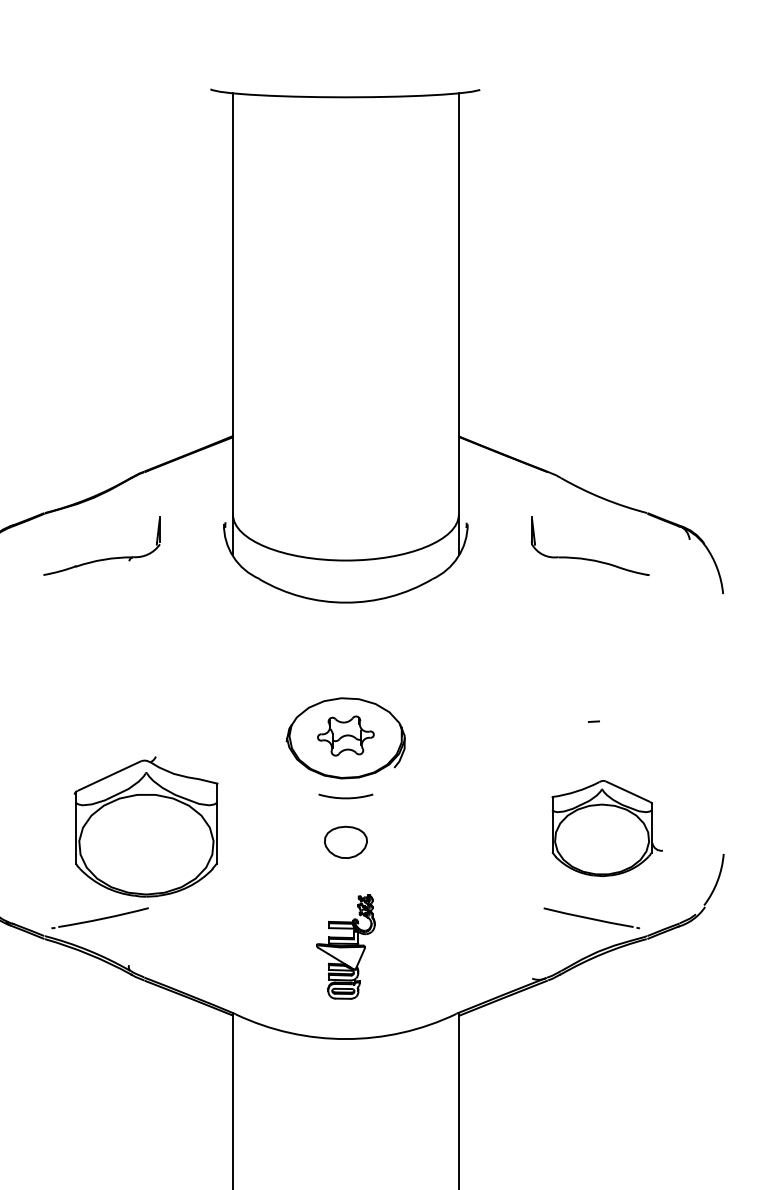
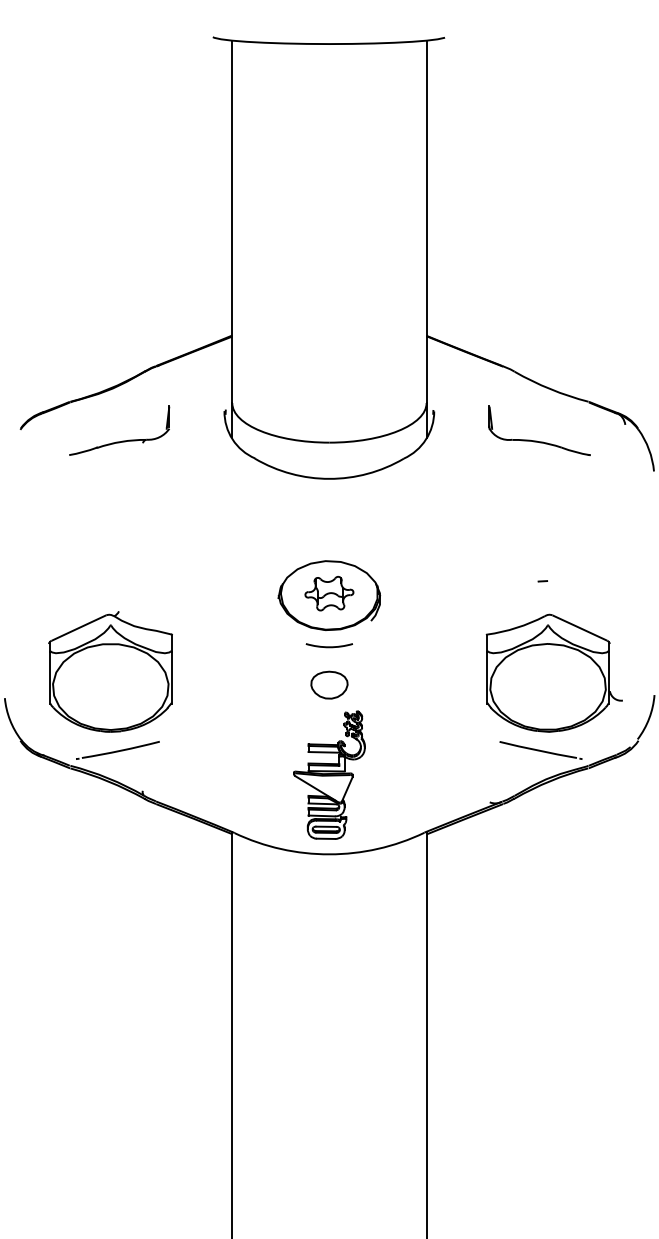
part: (146, 826) -> (110, 671), moved
part: (606, 827) -> (553, 672), size x1.43
part: (345, 946) -> (329, 774), size x1.43

